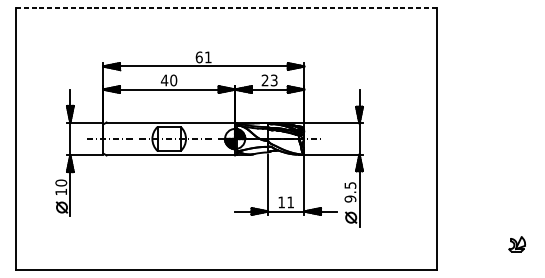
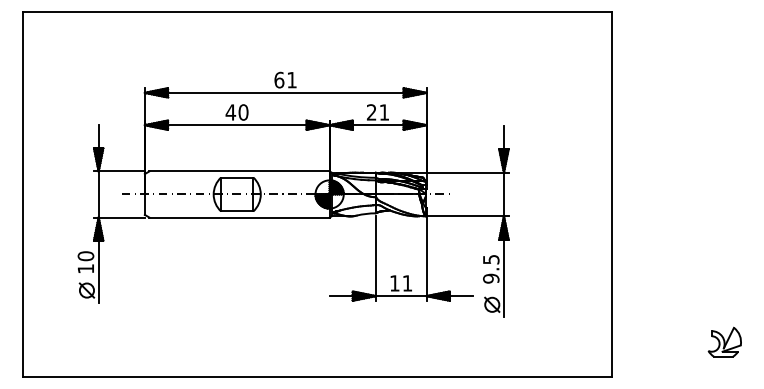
line: (226, 8) -> (317, 11), dashed -> solid
text: (274, 80) -> (384, 112), 23 -> 21
part: (516, 243) -> (724, 341), size x1.43

